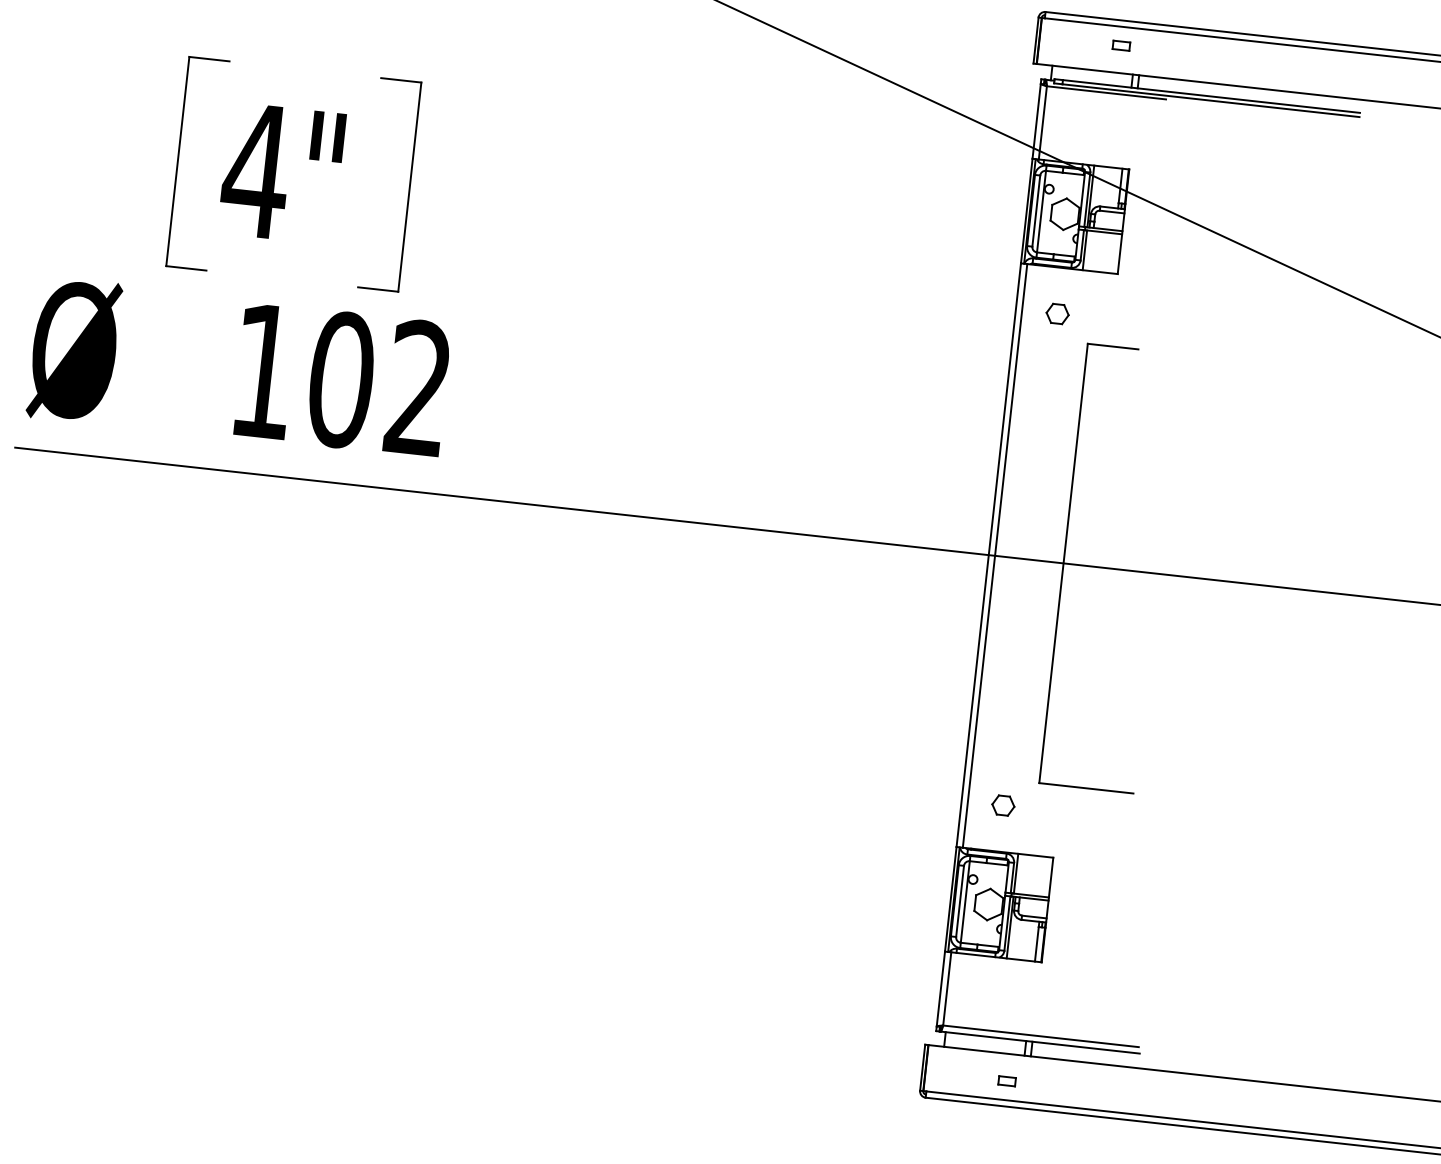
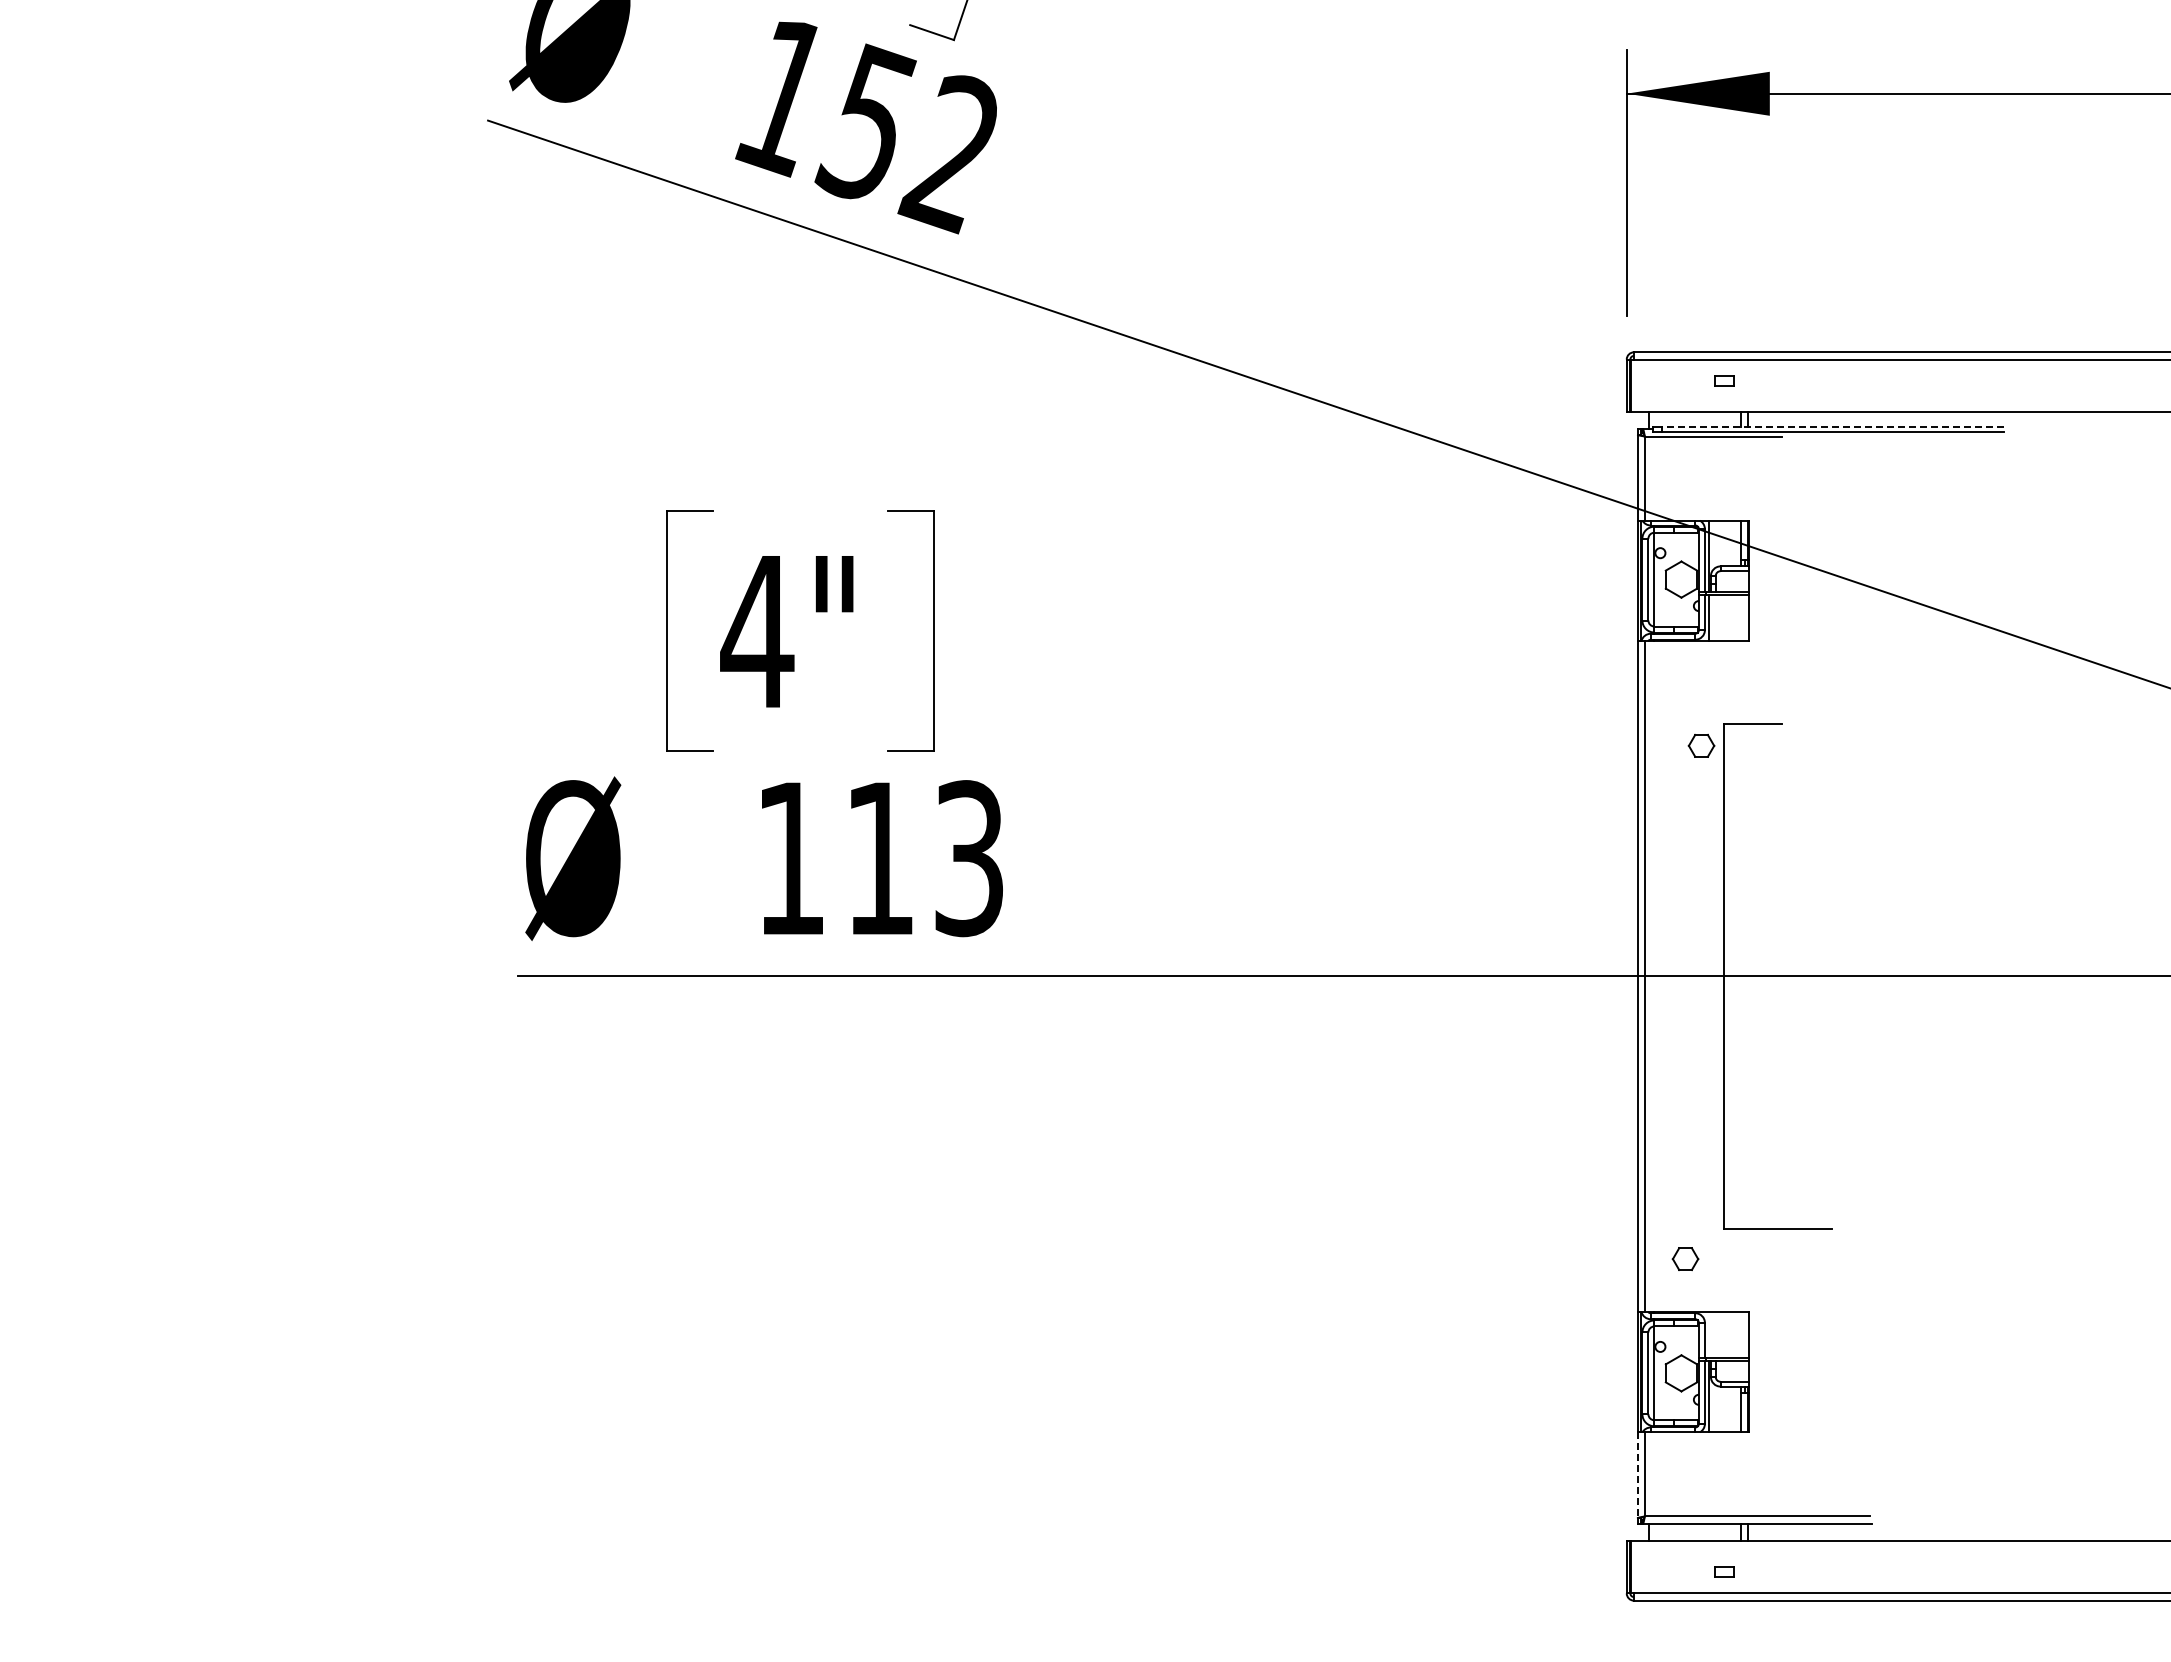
line: (1211, 96) -> (1833, 427), solid -> dashed
part: (1057, 313) -> (1701, 745), moved
text: (379, 384) -> (923, 858), 102 -> 113
line: (1016, 873) -> (1708, 1334), removed
line: (940, 989) -> (1637, 1475), solid -> dashed

